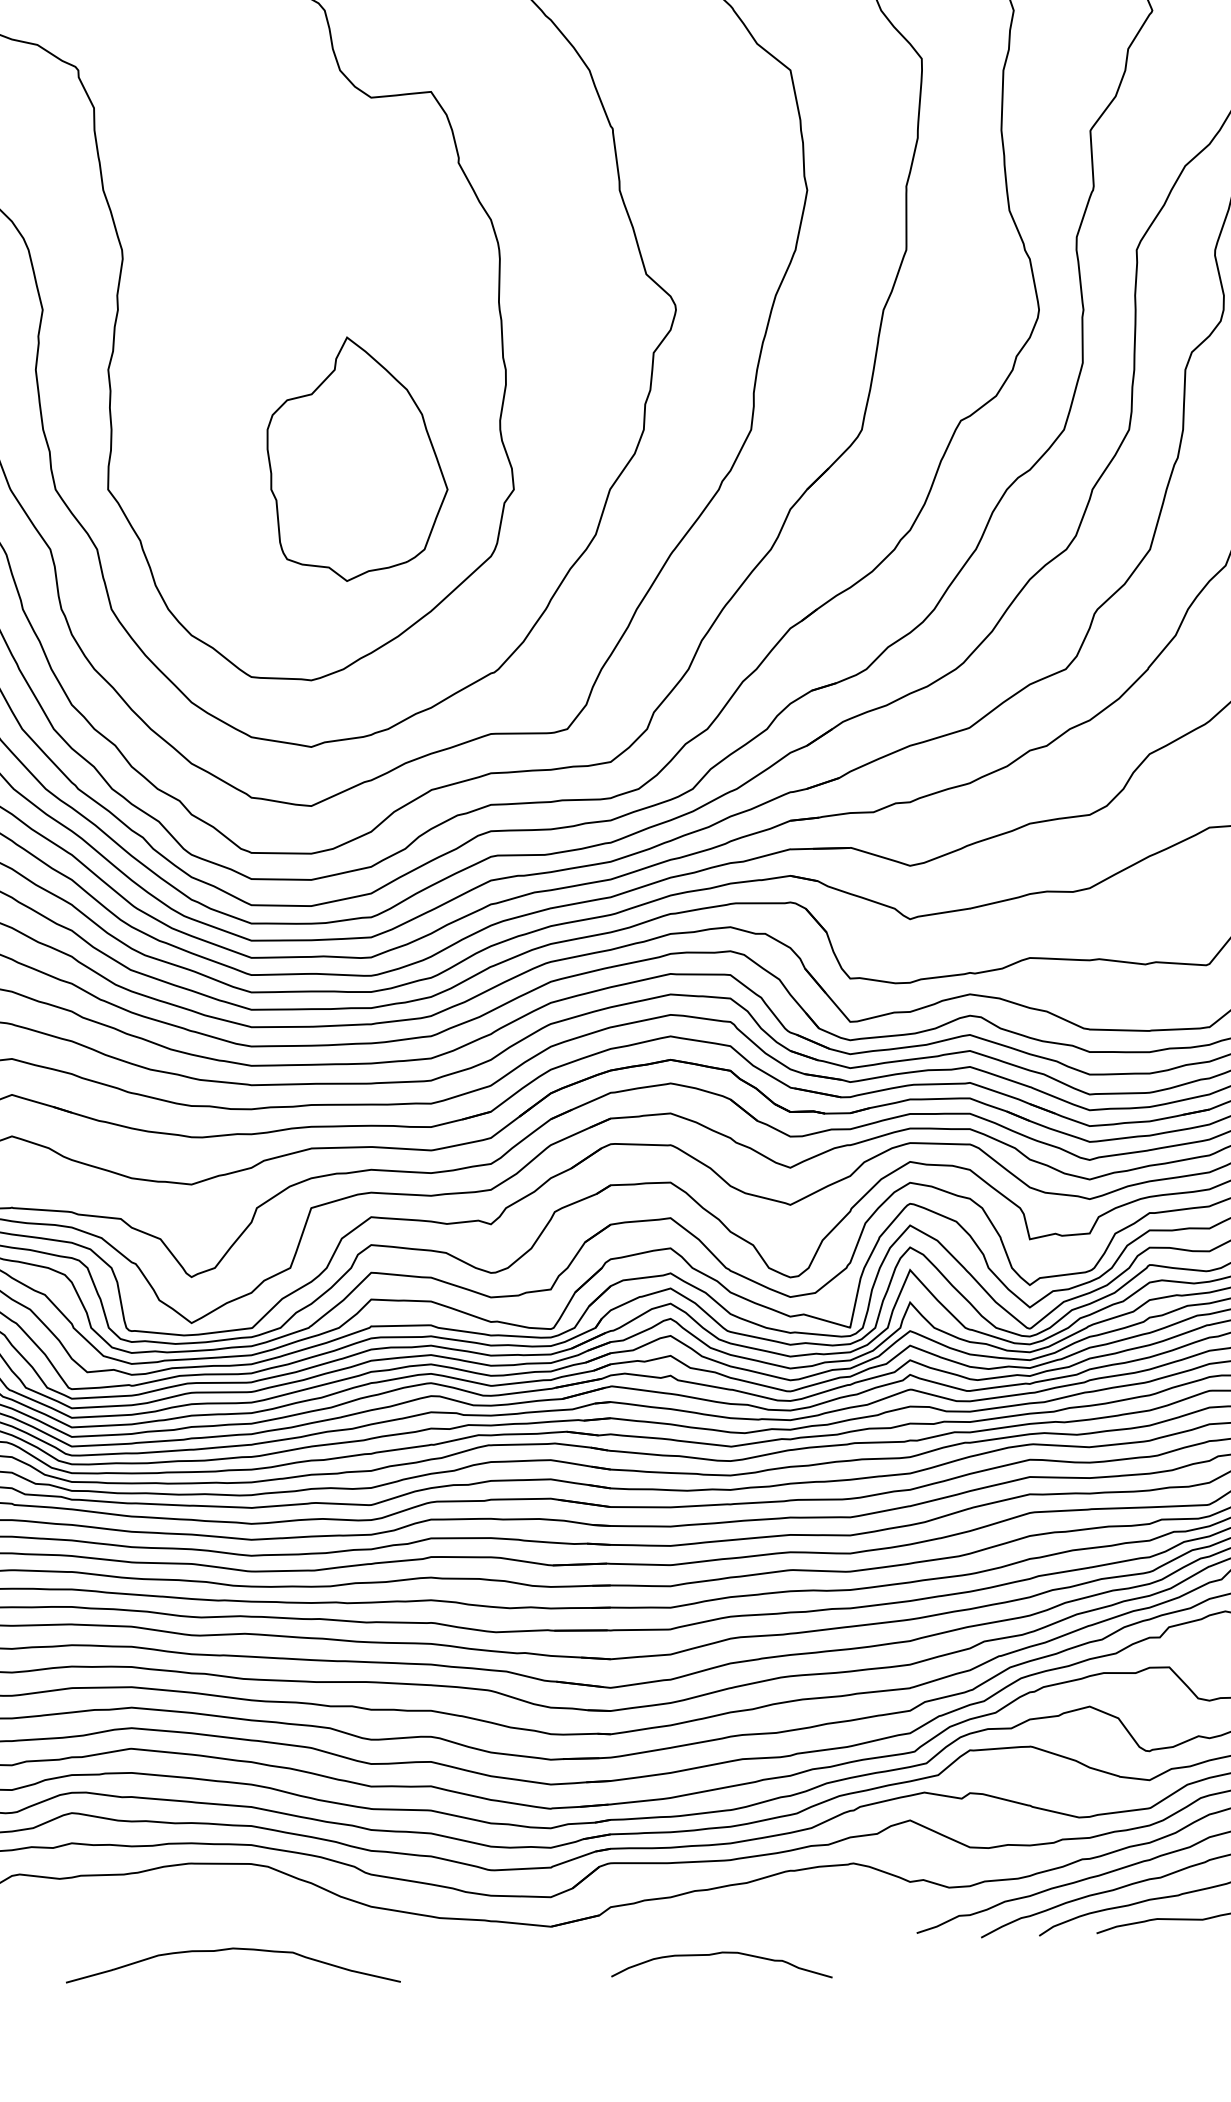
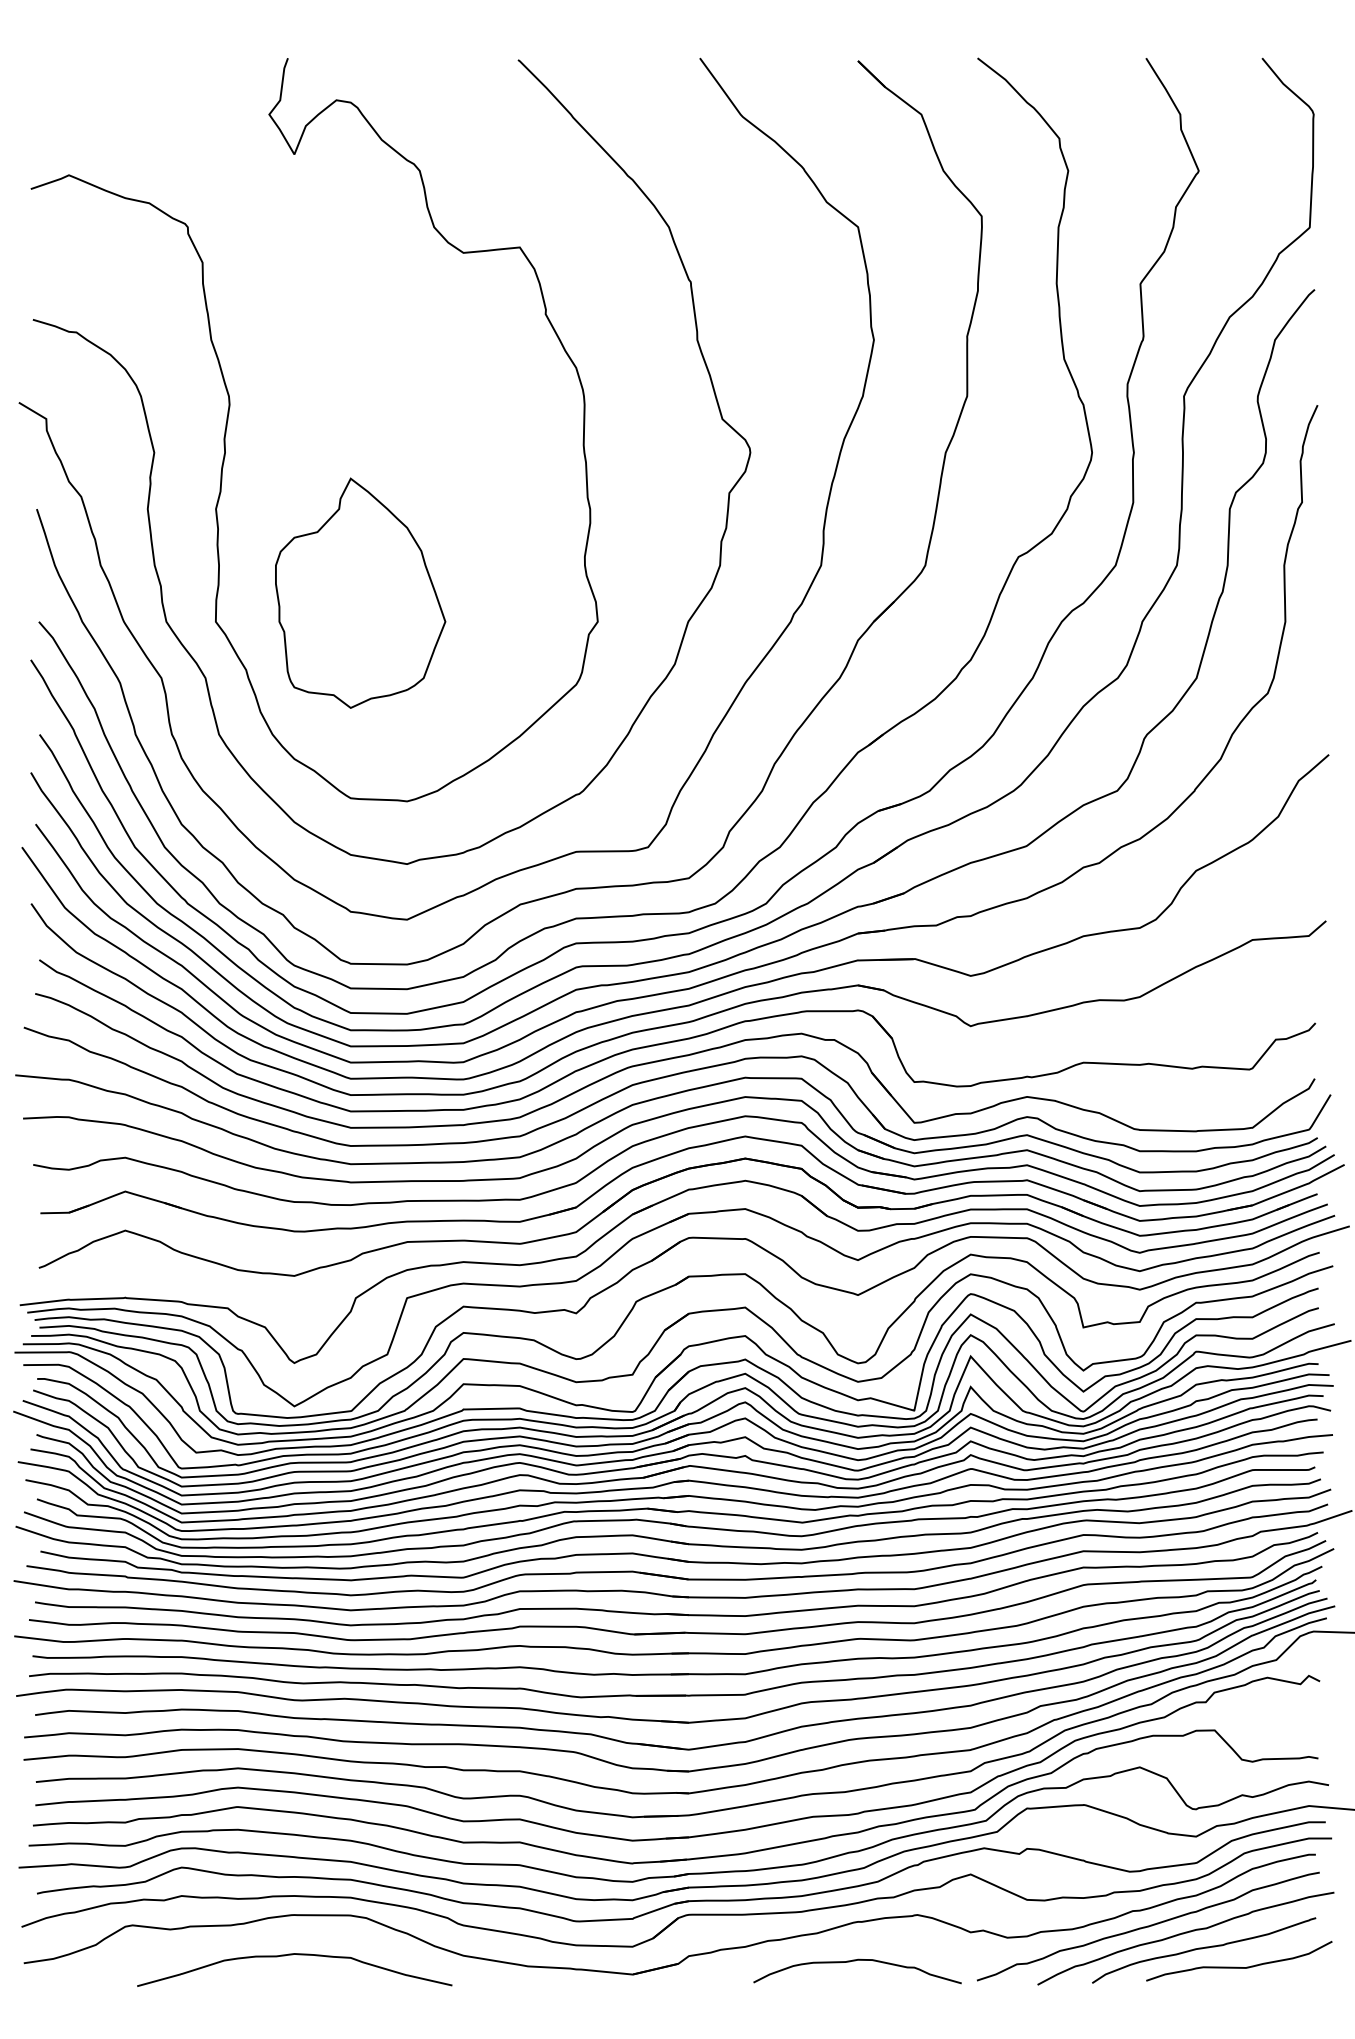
part: (357, 458) -> (360, 592), moved
curve: (230, 1950) -> (292, 1955), moved
curve: (719, 1954) -> (855, 1961), moved

